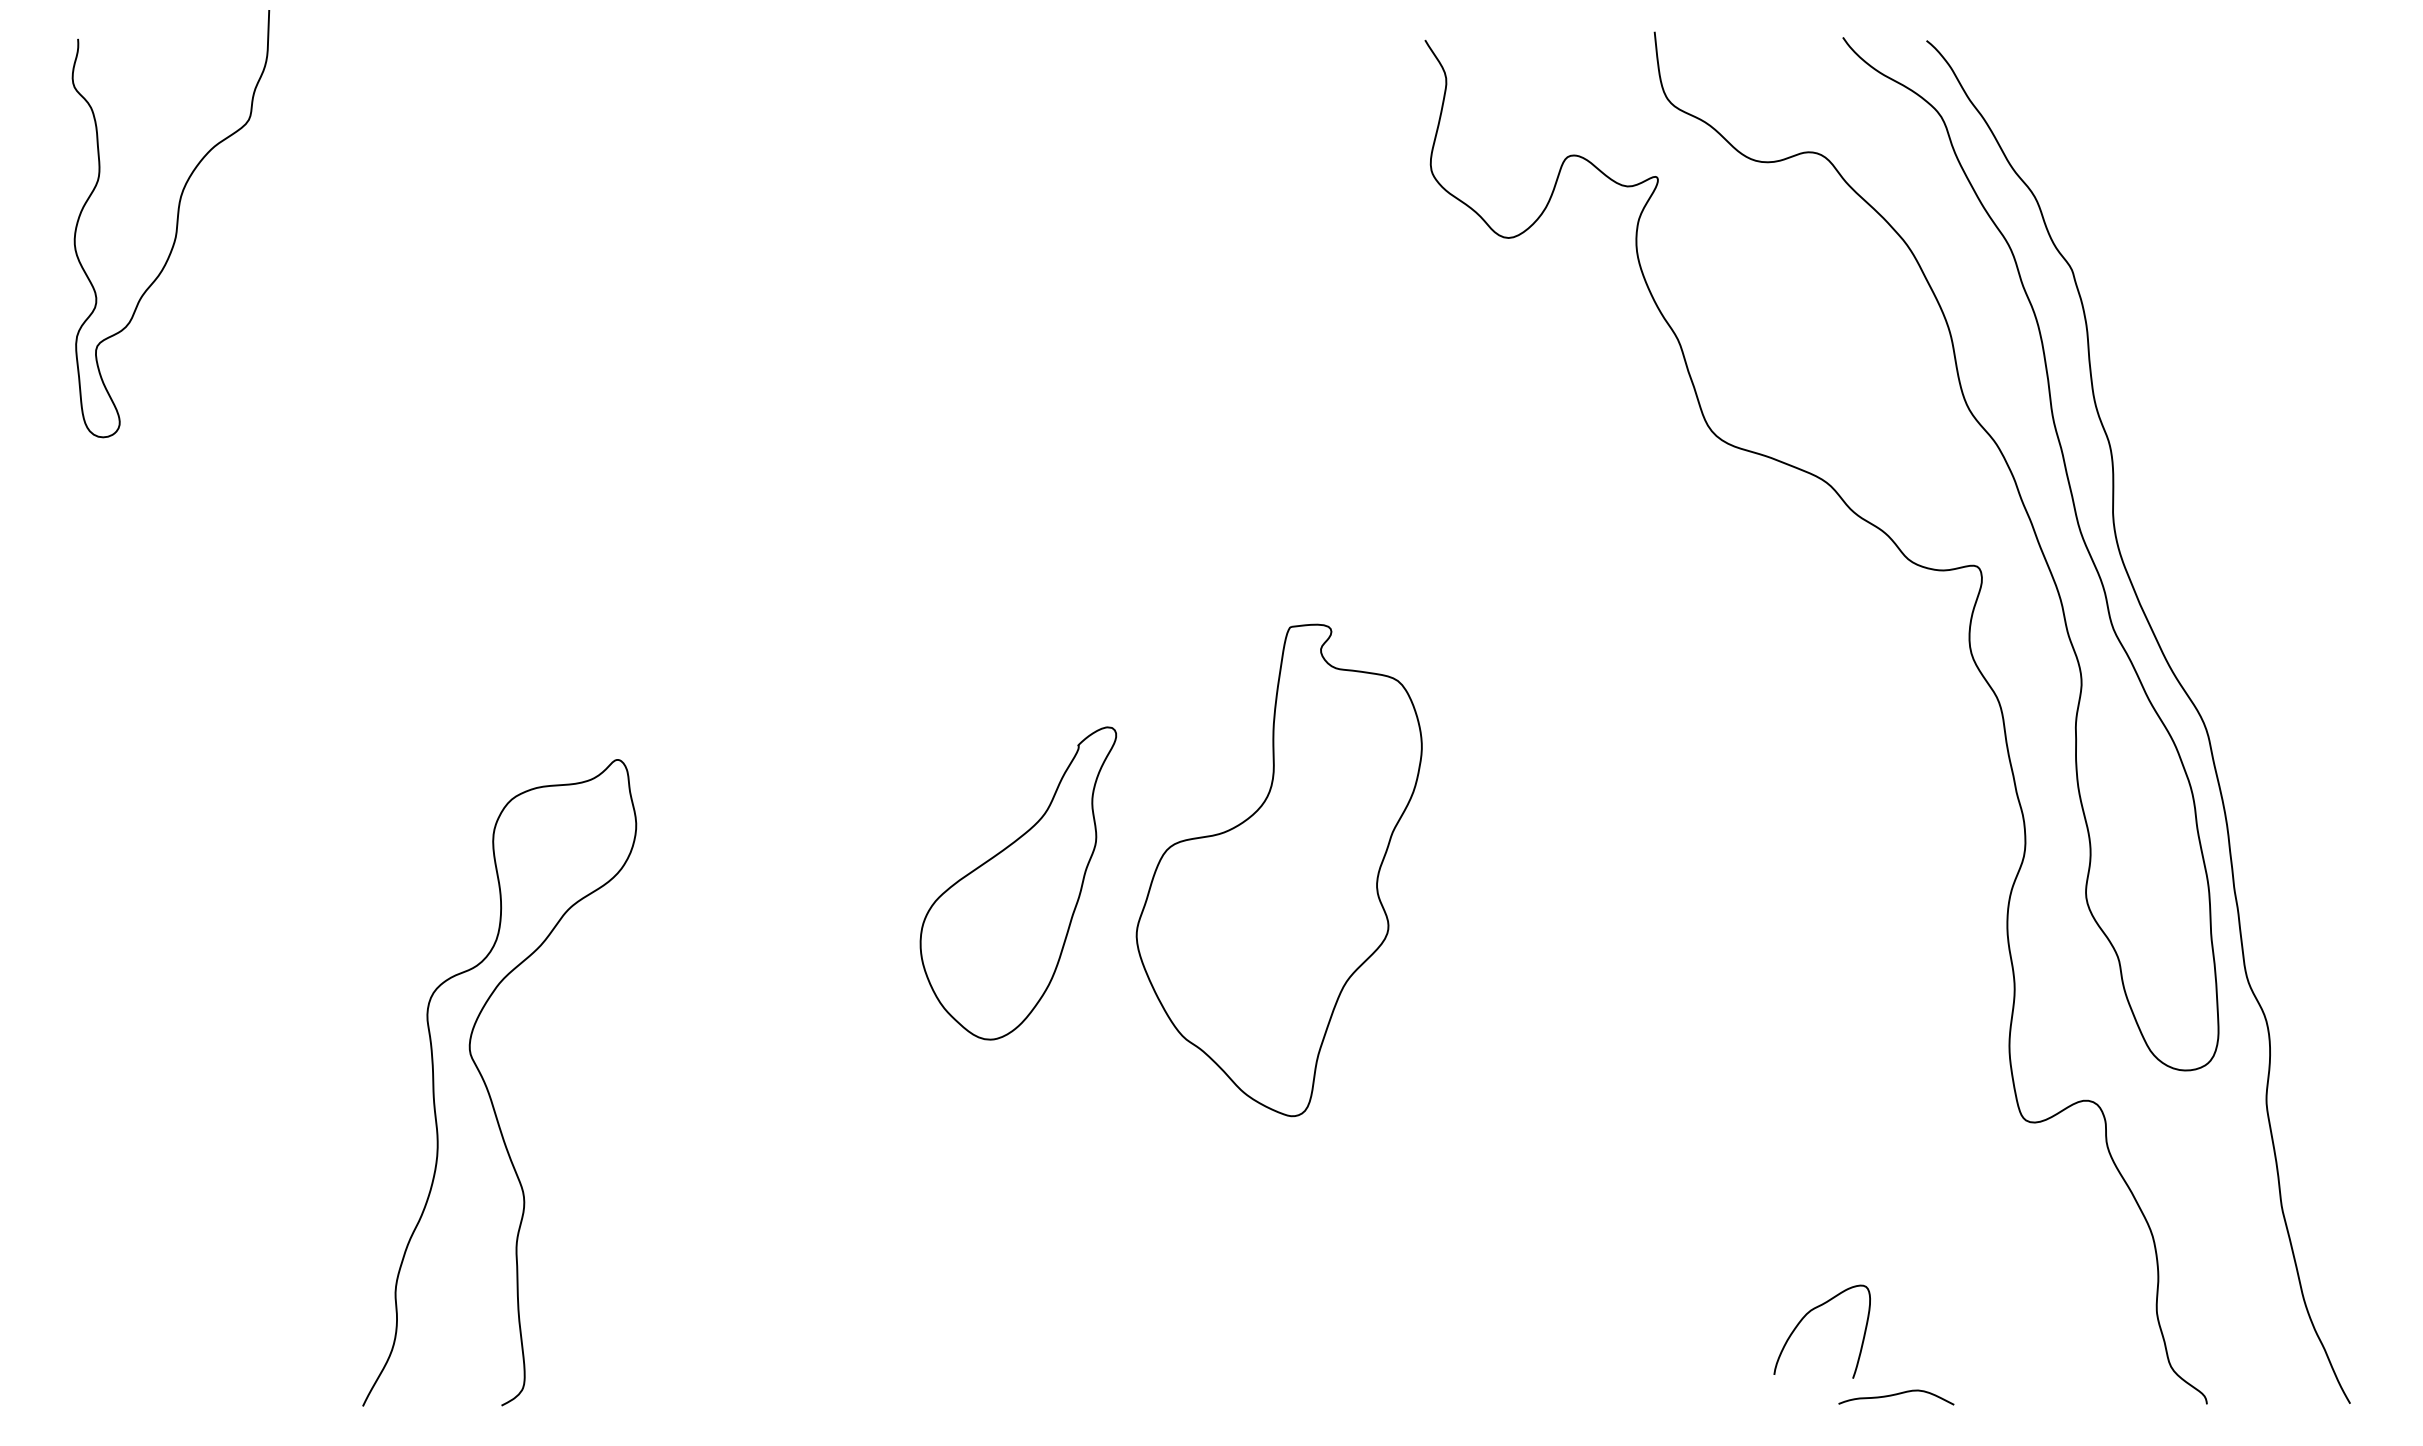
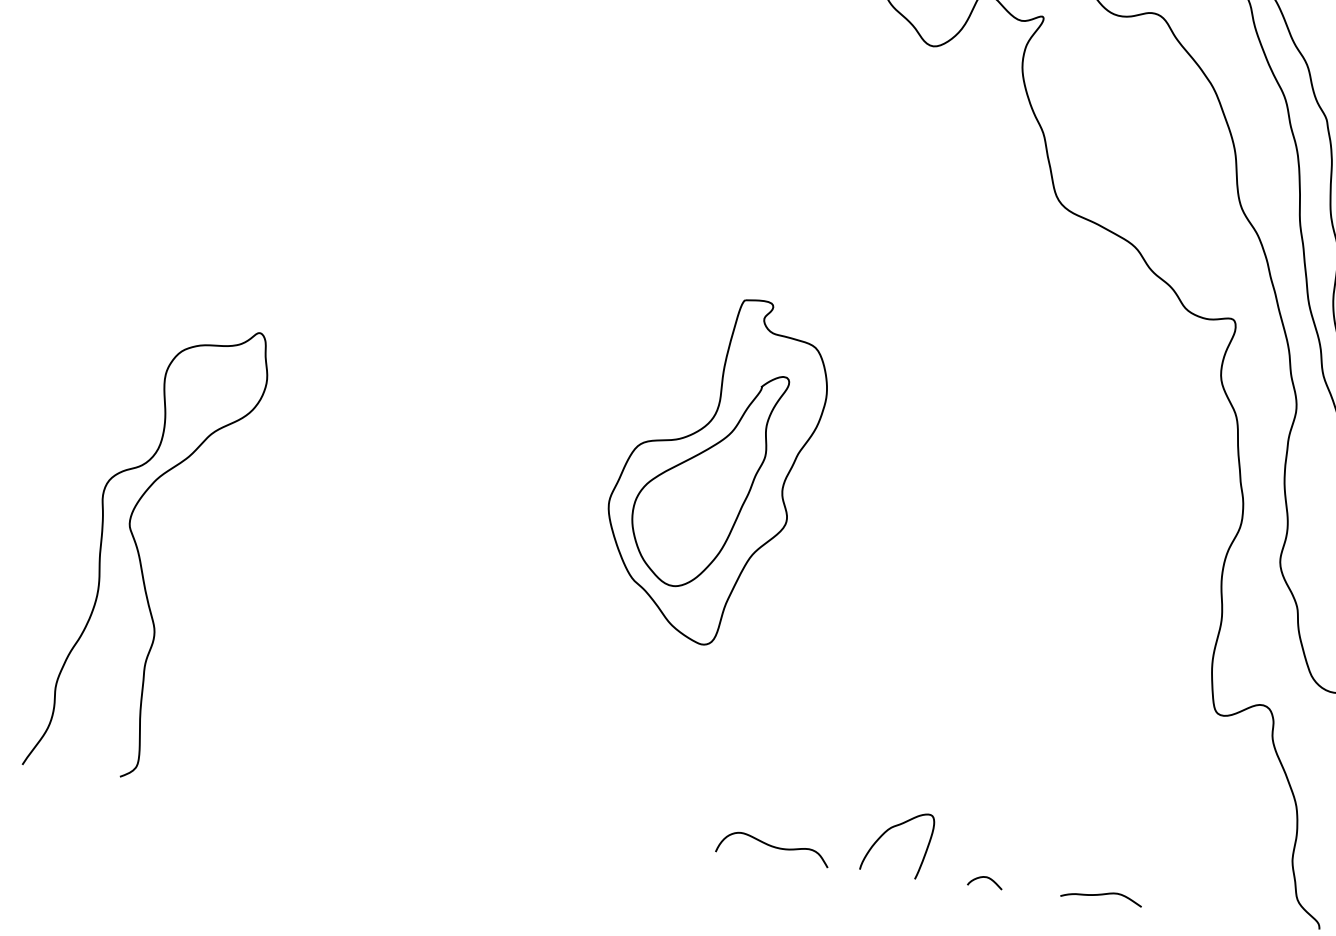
part: (1018, 883) -> (707, 478), moved
curve: (1804, 1318) -> (886, 832), moved
curve: (1427, 1387) -> (772, 847), added
curve: (1733, 1392) -> (987, 878), added

